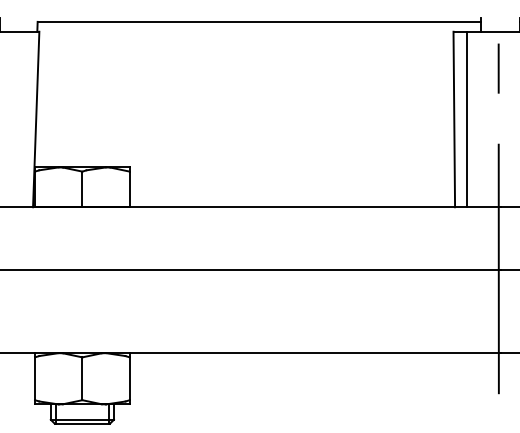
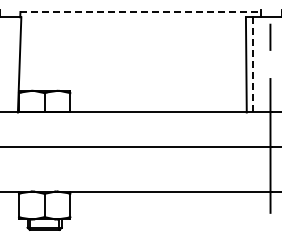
line: (260, 21) -> (141, 11), solid -> dashed
line: (467, 118) -> (253, 64), solid -> dashed

